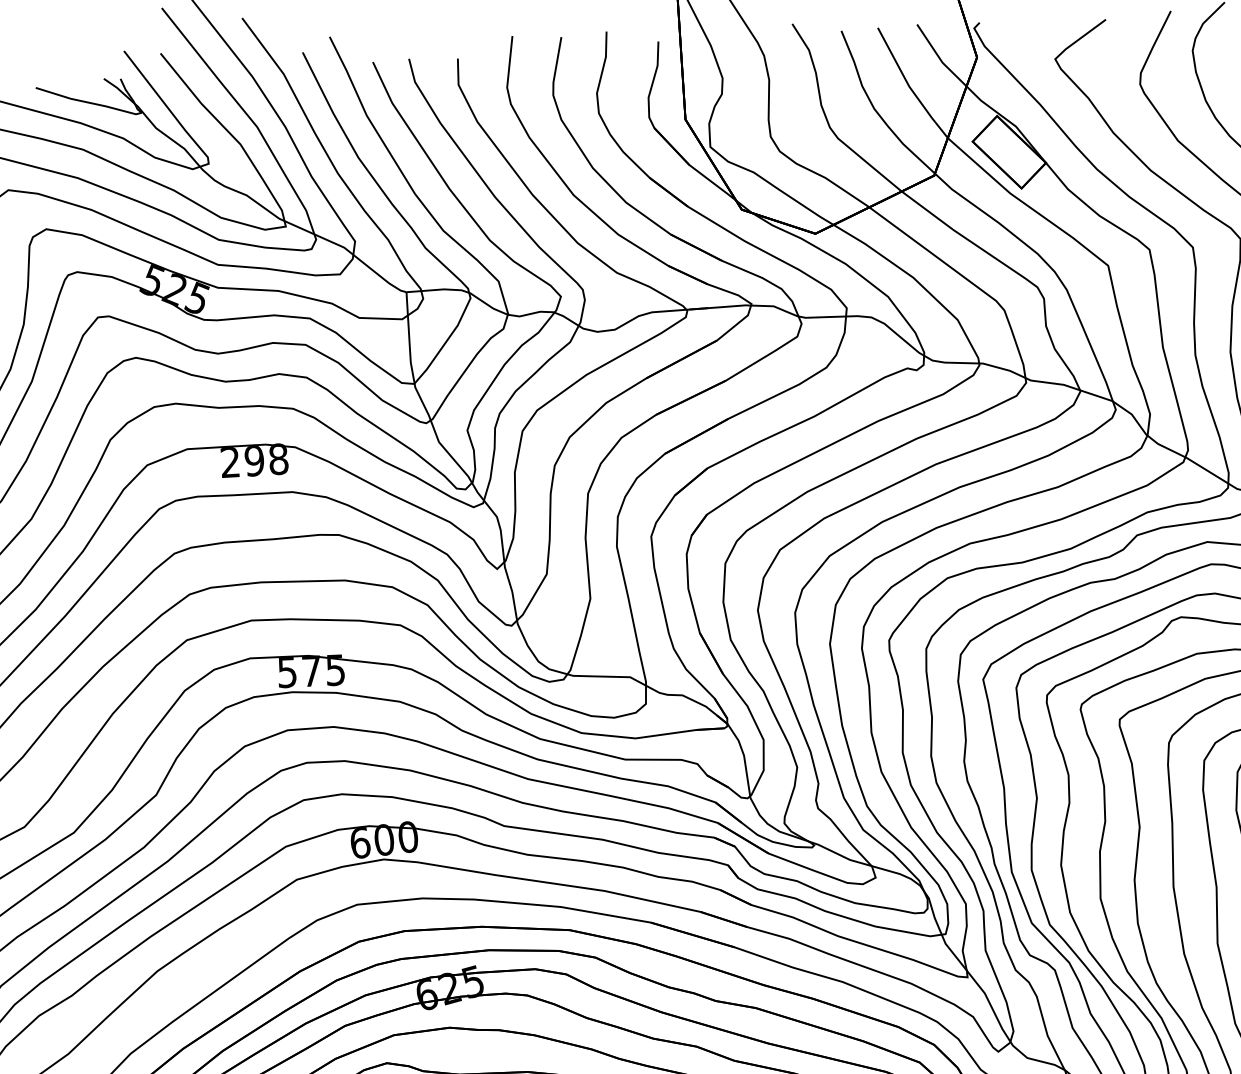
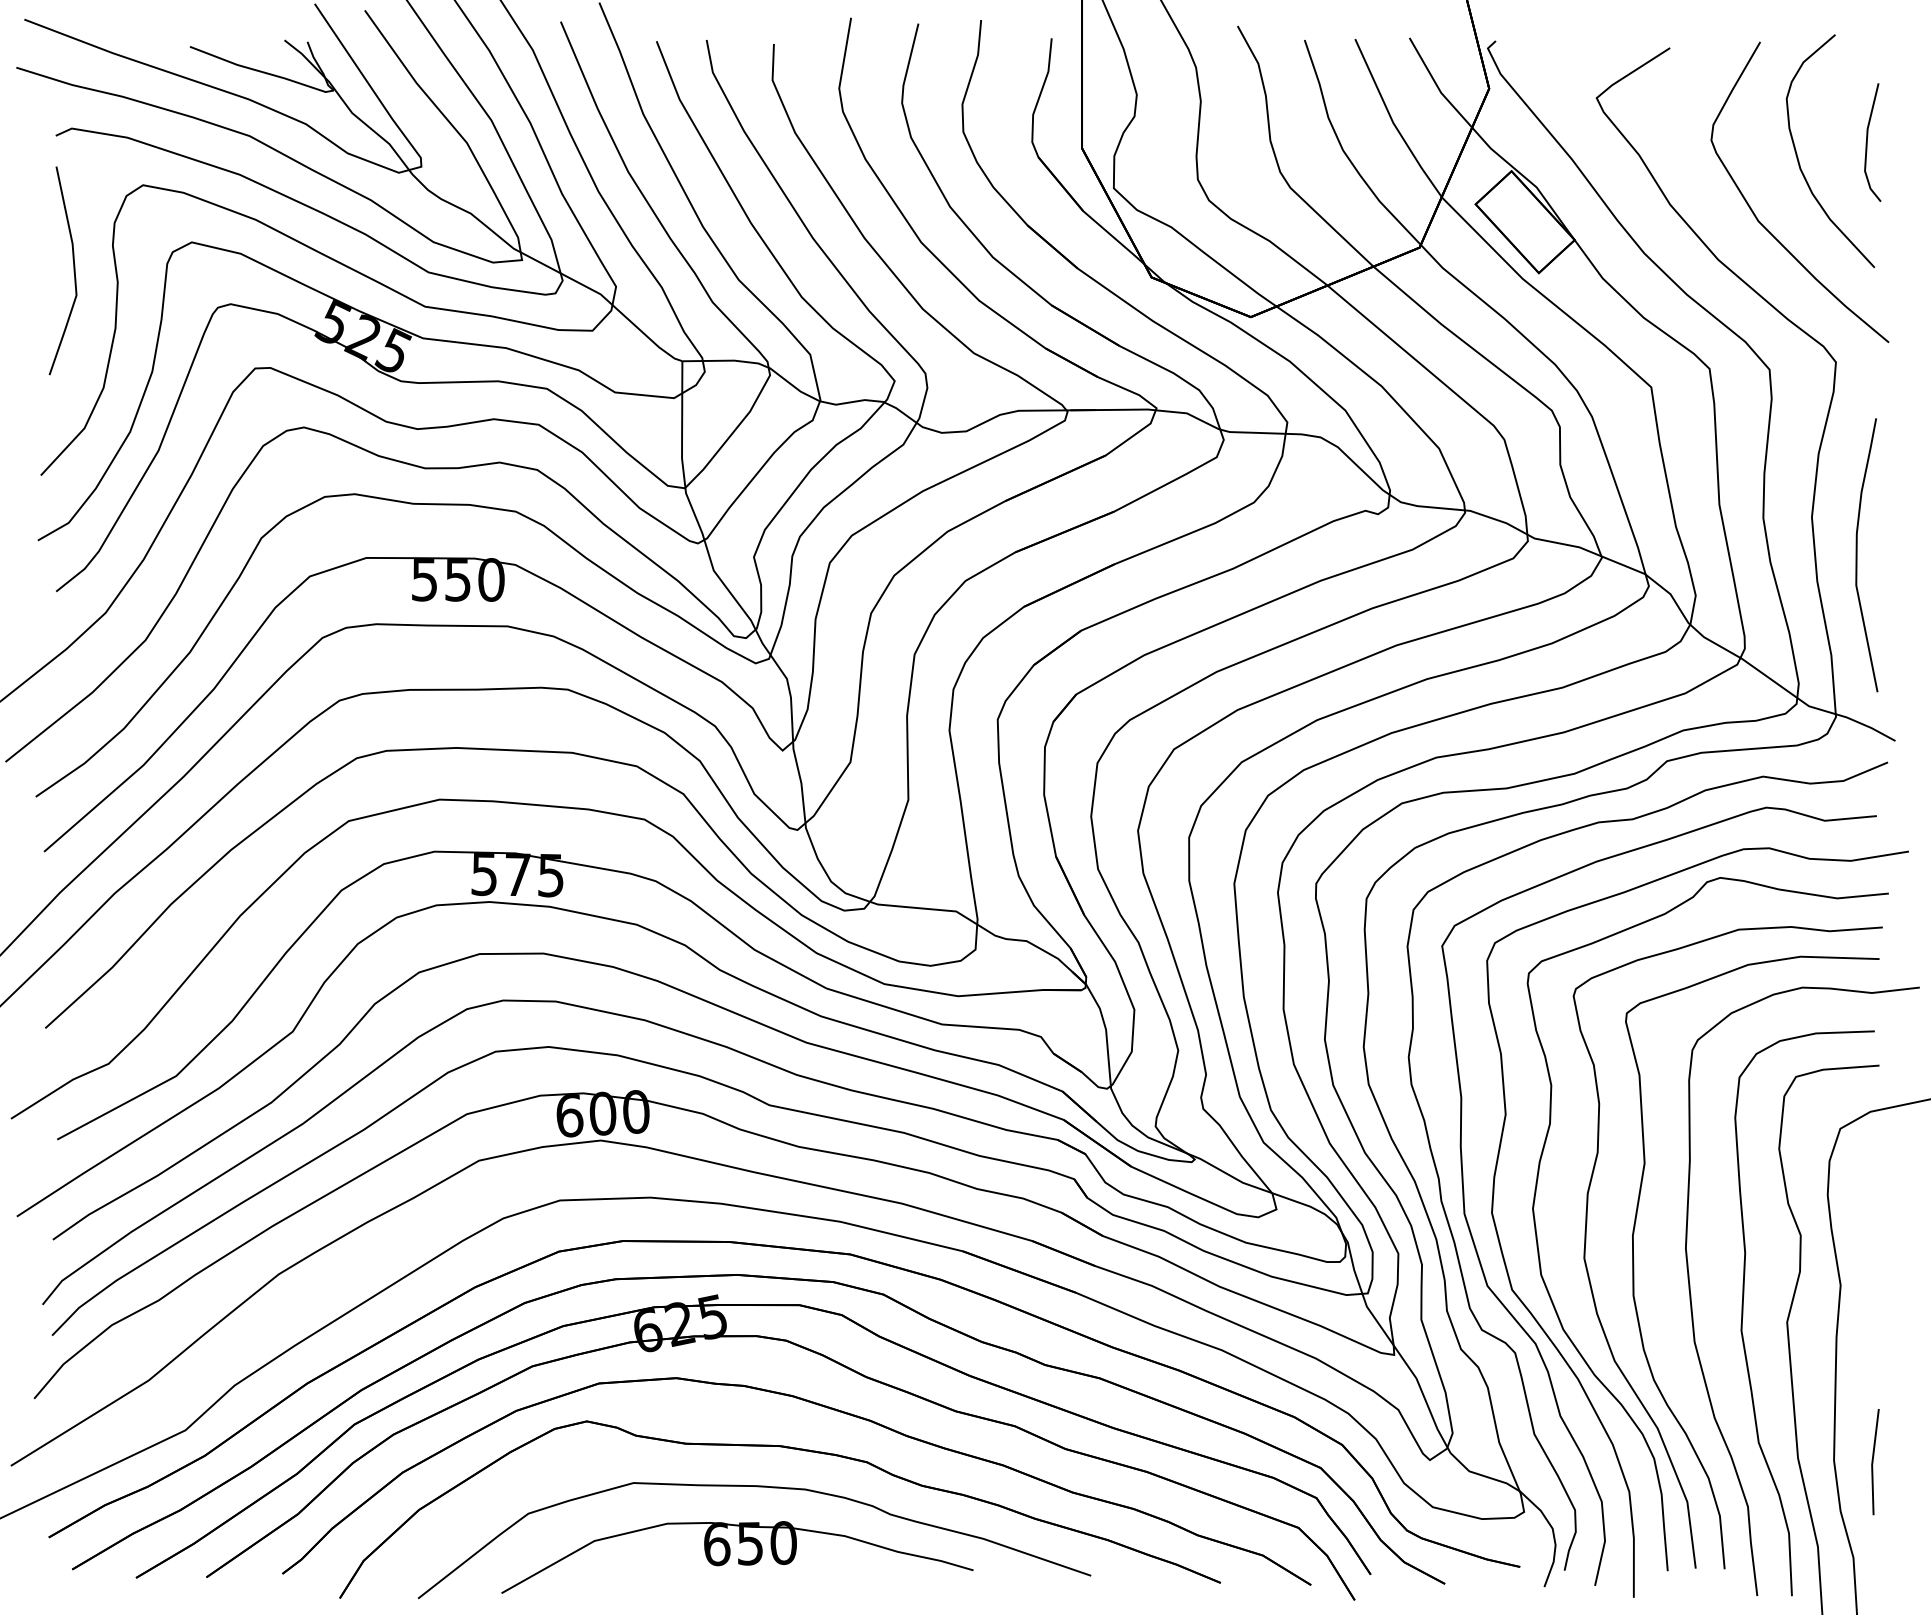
text: (254, 460) -> (458, 579), 298 -> 550

